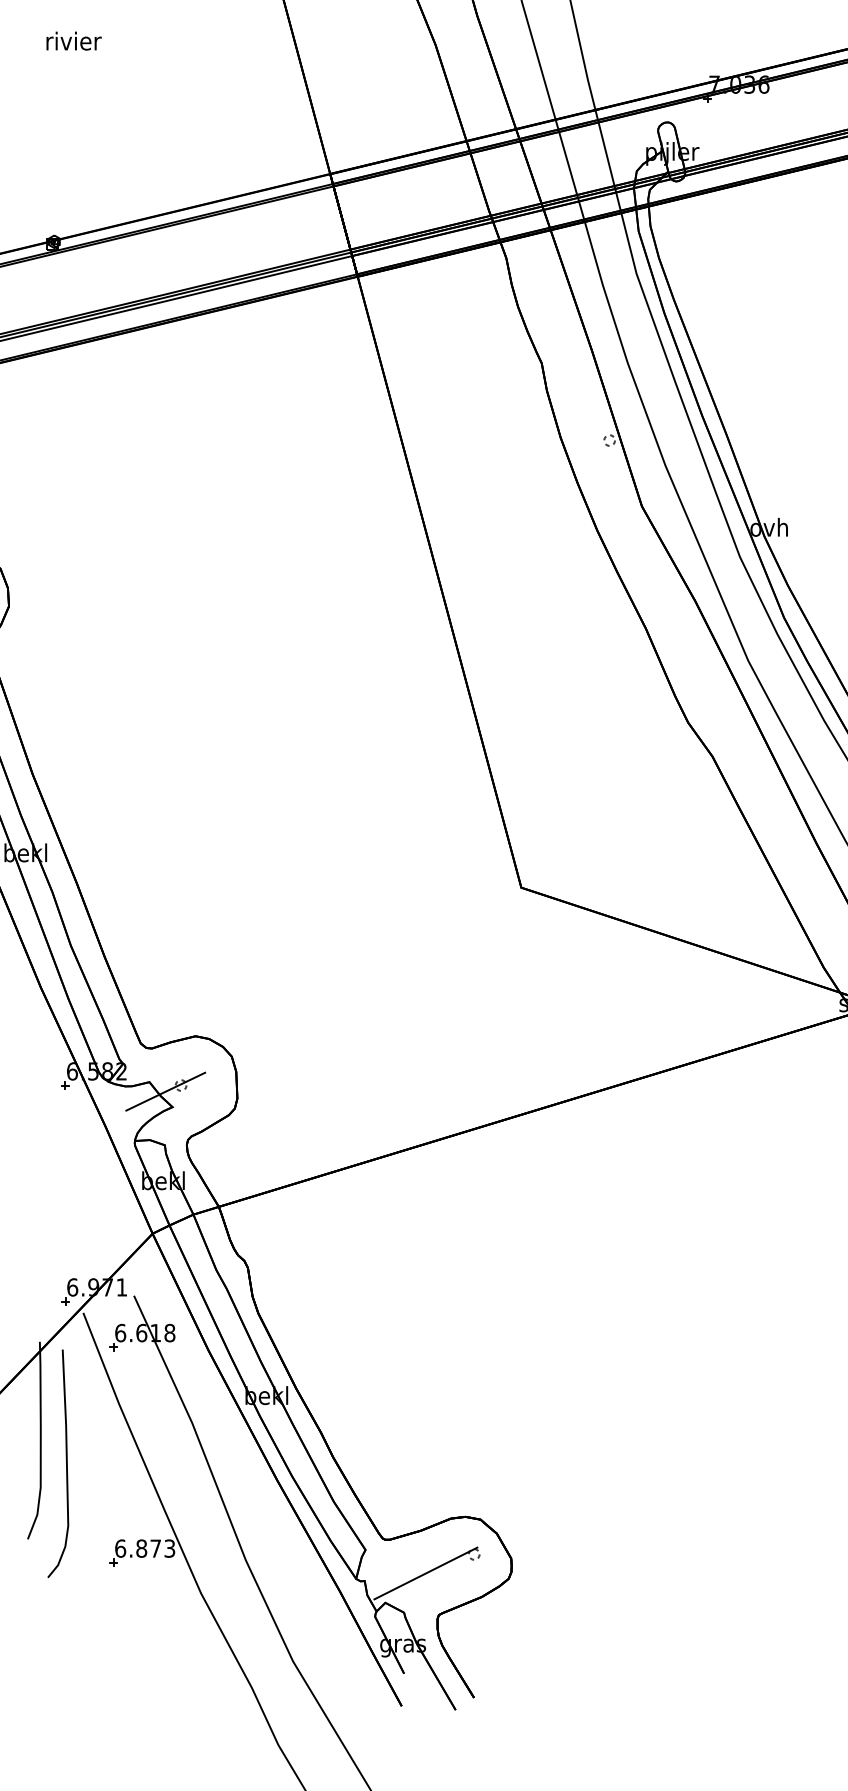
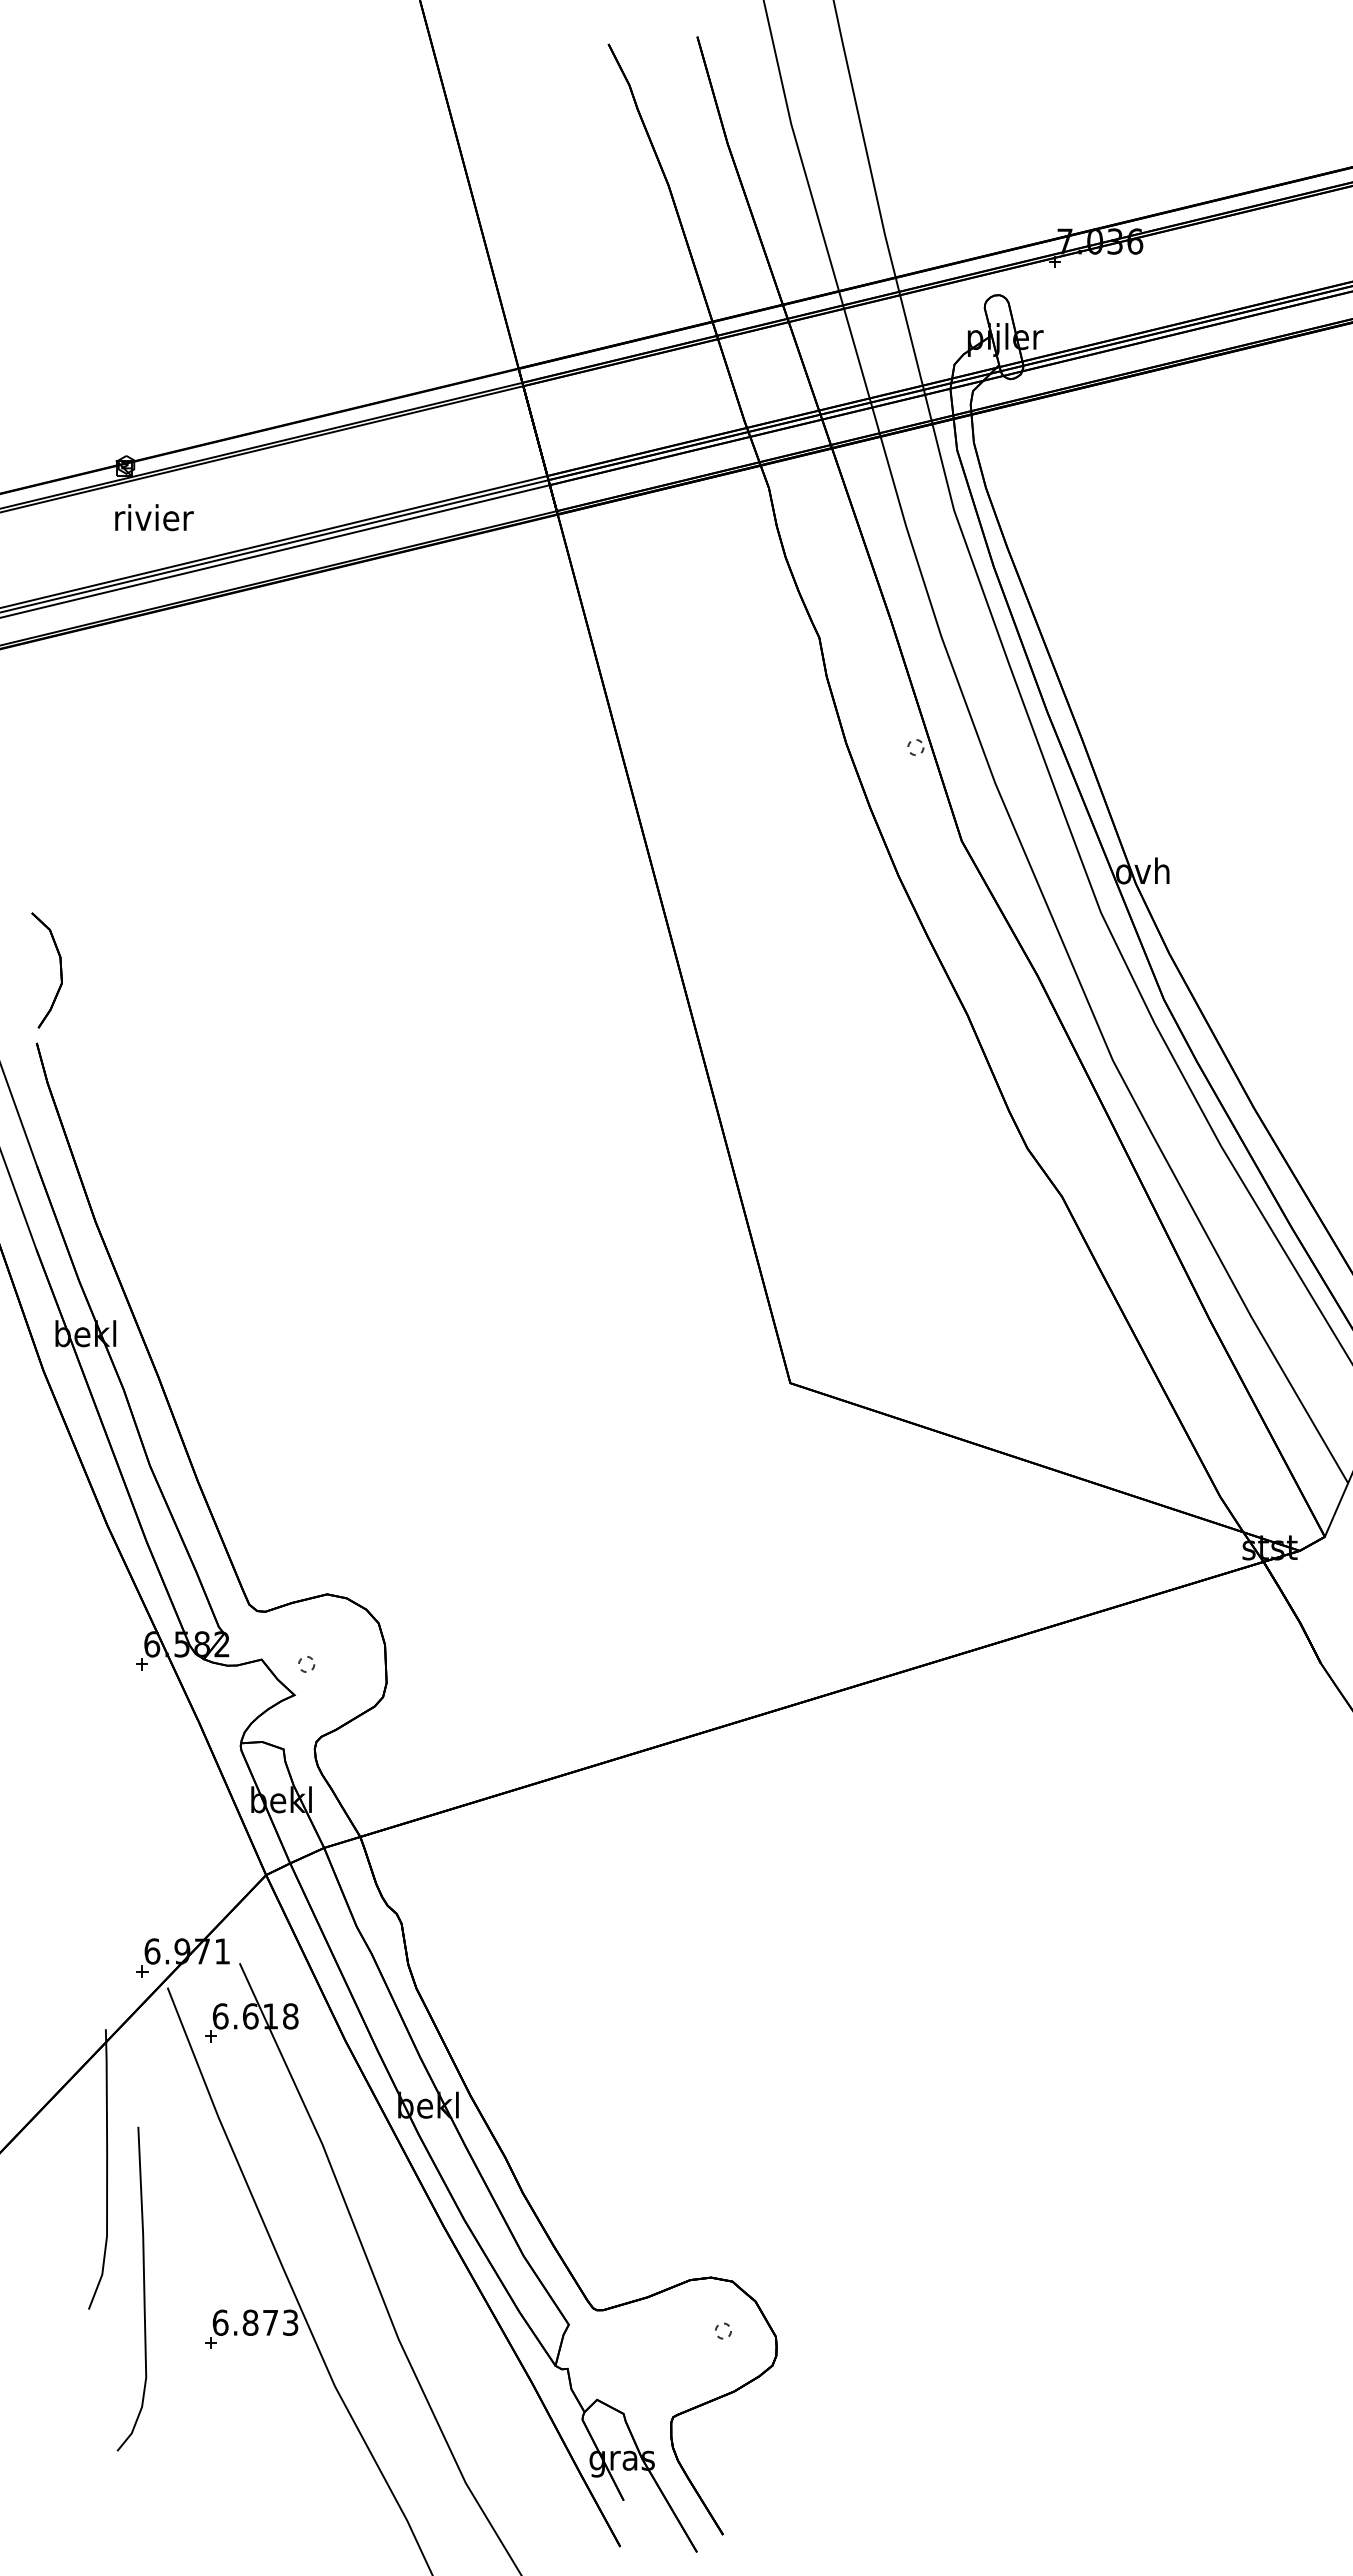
text: (74, 41) -> (154, 517), moved
line: (165, 1091) -> (284, 1673), removed
curve: (66, 1463) -> (143, 2288), moved
line: (425, 1573) -> (654, 2357), removed

